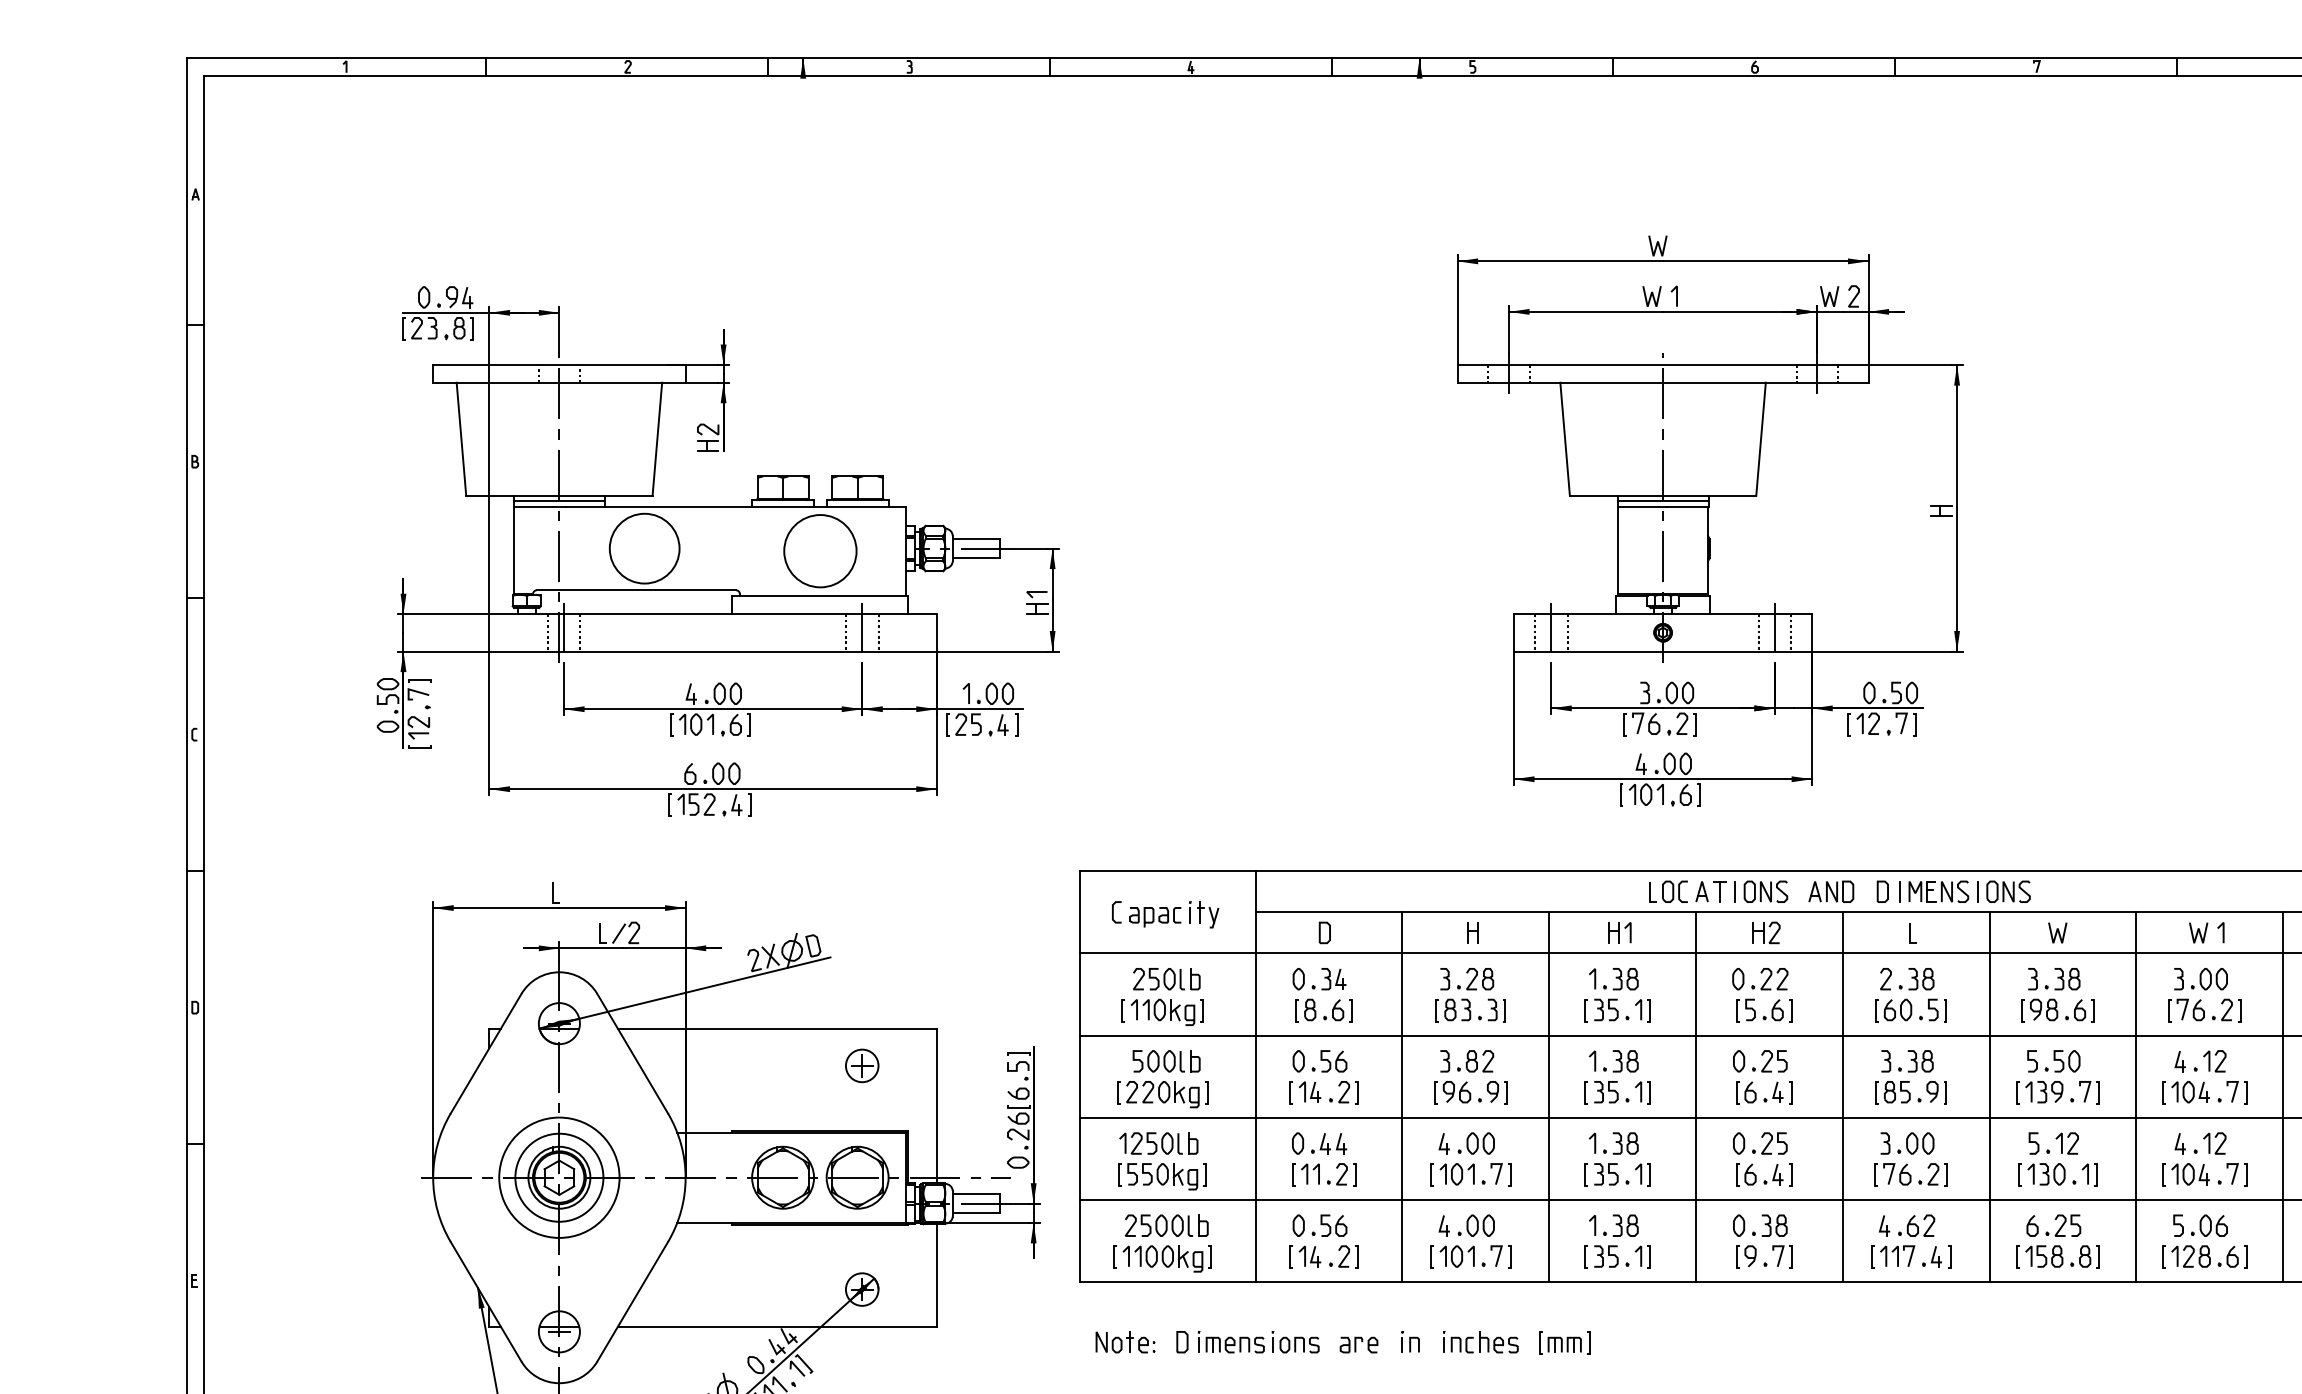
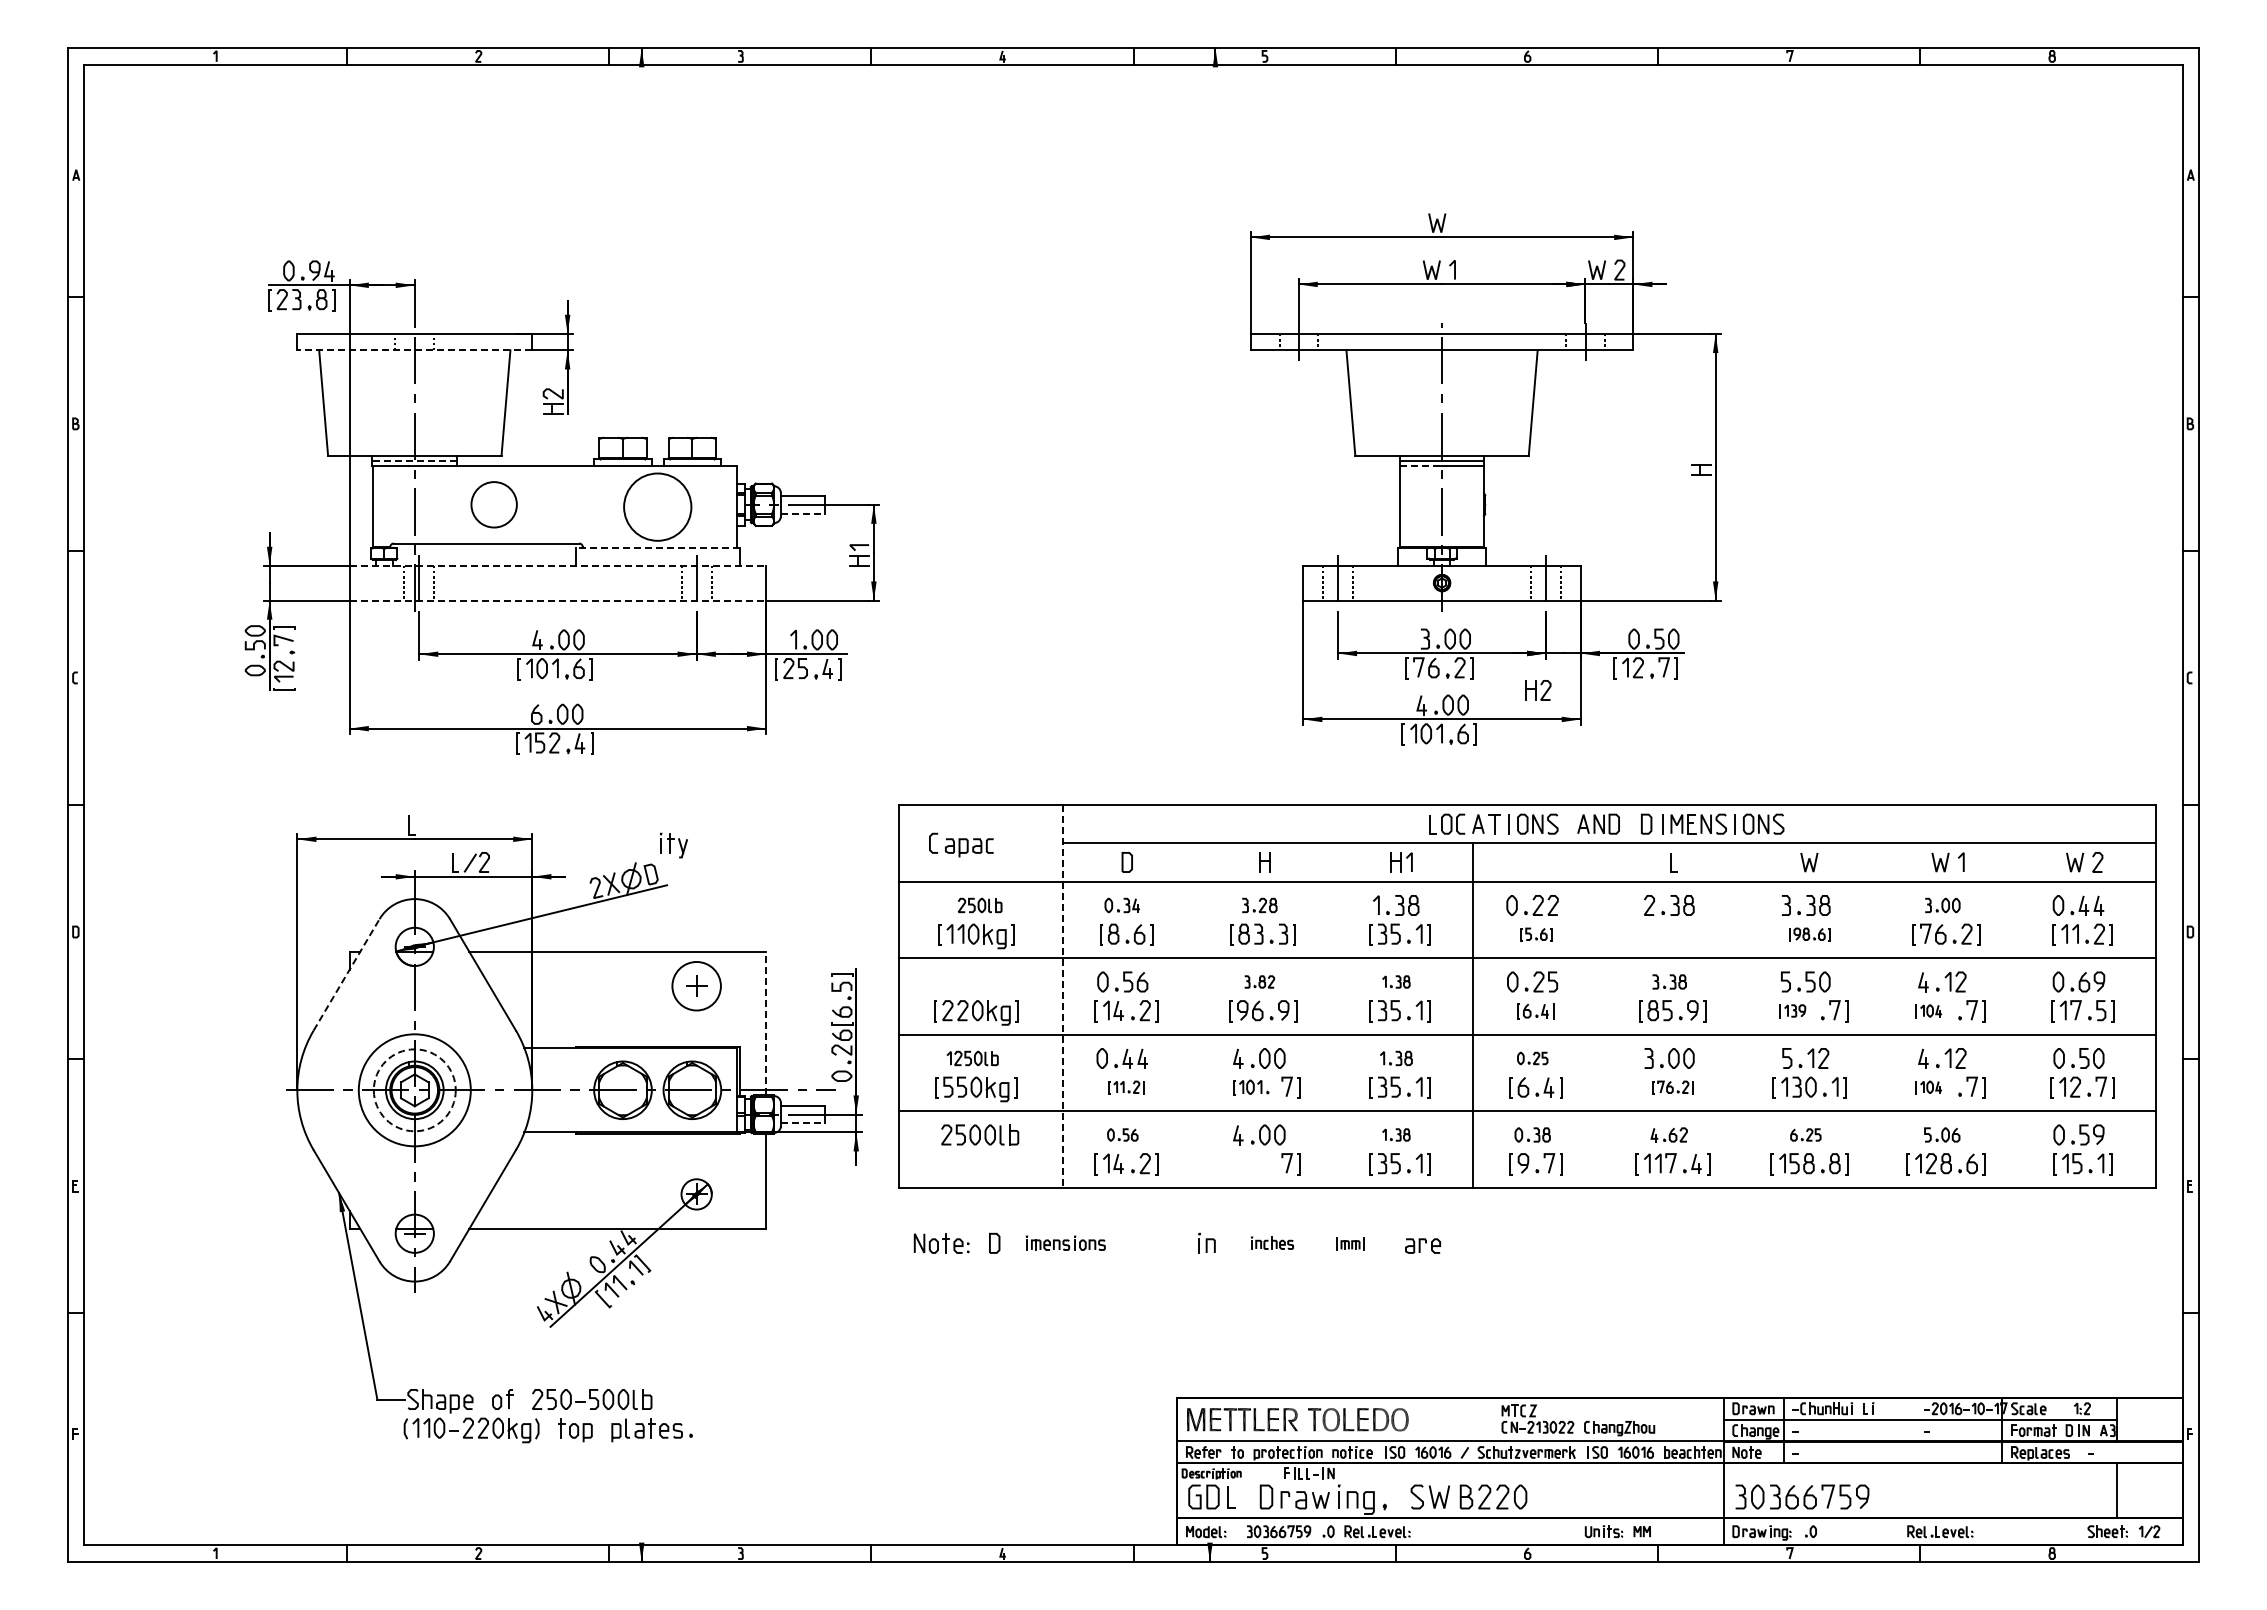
line: (559, 382) -> (414, 350), solid -> dashed
line: (559, 501) -> (414, 460), solid -> dashed
line: (1638, 506) -> (1419, 465), solid -> dashed
circle: (643, 548) -> (493, 504), size x0.7
line: (975, 558) -> (802, 513), solid -> dashed
line: (820, 595) -> (657, 548), solid -> dashed
line: (713, 613) -> (558, 565), solid -> dashed
line: (713, 651) -> (558, 600), solid -> dashed
part: (1203, 914) -> (673, 845), moved
part: (1766, 932) -> (1538, 690), moved
part: (1166, 979) -> (979, 905), size x0.7
part: (1319, 979) -> (1122, 905), size x0.7
part: (1466, 979) -> (1259, 905), size x0.7
part: (2200, 979) -> (1942, 905), size x0.7
part: (1764, 1010) -> (1536, 934), size x0.6
part: (1910, 1010) -> (1672, 934), removed
part: (2057, 1010) -> (1809, 934), size x0.6
line: (486, 1053) -> (346, 974), solid -> dashed
part: (1166, 1060) -> (979, 981), removed
part: (1466, 1060) -> (1259, 981), size x0.6
part: (1614, 1060) -> (1396, 981), size x0.6
part: (1907, 1060) -> (1669, 981), size x0.7
circle: (862, 1066) -> (696, 986), size x1.6
line: (1255, 1076) -> (1062, 996), solid -> dashed
part: (1763, 1093) -> (1535, 1011), size x0.7
part: (2039, 1093) -> (1792, 1011), size x0.6
part: (2185, 1093) -> (1928, 1011), size x0.6
line: (1402, 1097) -> (1199, 1015), removed
line: (1549, 1097) -> (1336, 1015), removed
line: (1842, 1097) -> (1609, 1015), removed
line: (1989, 1097) -> (1745, 1015), removed
line: (2136, 1097) -> (1882, 1015), removed
line: (2283, 1097) -> (2019, 1015), removed
line: (937, 1105) -> (766, 1023), solid -> dashed
part: (1158, 1143) -> (972, 1058), size x0.7
part: (1614, 1143) -> (1396, 1058), size x0.7
part: (1760, 1143) -> (1532, 1058), size x0.6
part: (1324, 1174) -> (1126, 1087), size x0.6
part: (1457, 1174) -> (1250, 1087), size x0.7
part: (1911, 1174) -> (1673, 1087), size x0.6
part: (2185, 1174) -> (1928, 1087), size x0.6
circle: (559, 1177) -> (414, 1090), solid -> dashed
line: (975, 1213) -> (802, 1123), solid -> dashed
part: (1319, 1225) -> (1122, 1134), size x0.6
part: (1614, 1225) -> (1396, 1134), size x0.6
part: (1760, 1225) -> (1532, 1134), size x0.7
part: (1907, 1225) -> (1669, 1134), size x0.7
part: (2053, 1225) -> (1805, 1134), size x0.6
part: (2199, 1225) -> (1941, 1134), size x0.7
part: (1457, 1257) -> (1250, 1164), removed
part: (1161, 1258) -> (975, 1165), removed
part: (1258, 1341) -> (1065, 1242), size x0.7
part: (1480, 1341) -> (1272, 1242), size x0.6
part: (1564, 1342) -> (1350, 1243), size x0.6
part: (1359, 1344) -> (1423, 1245), moved

